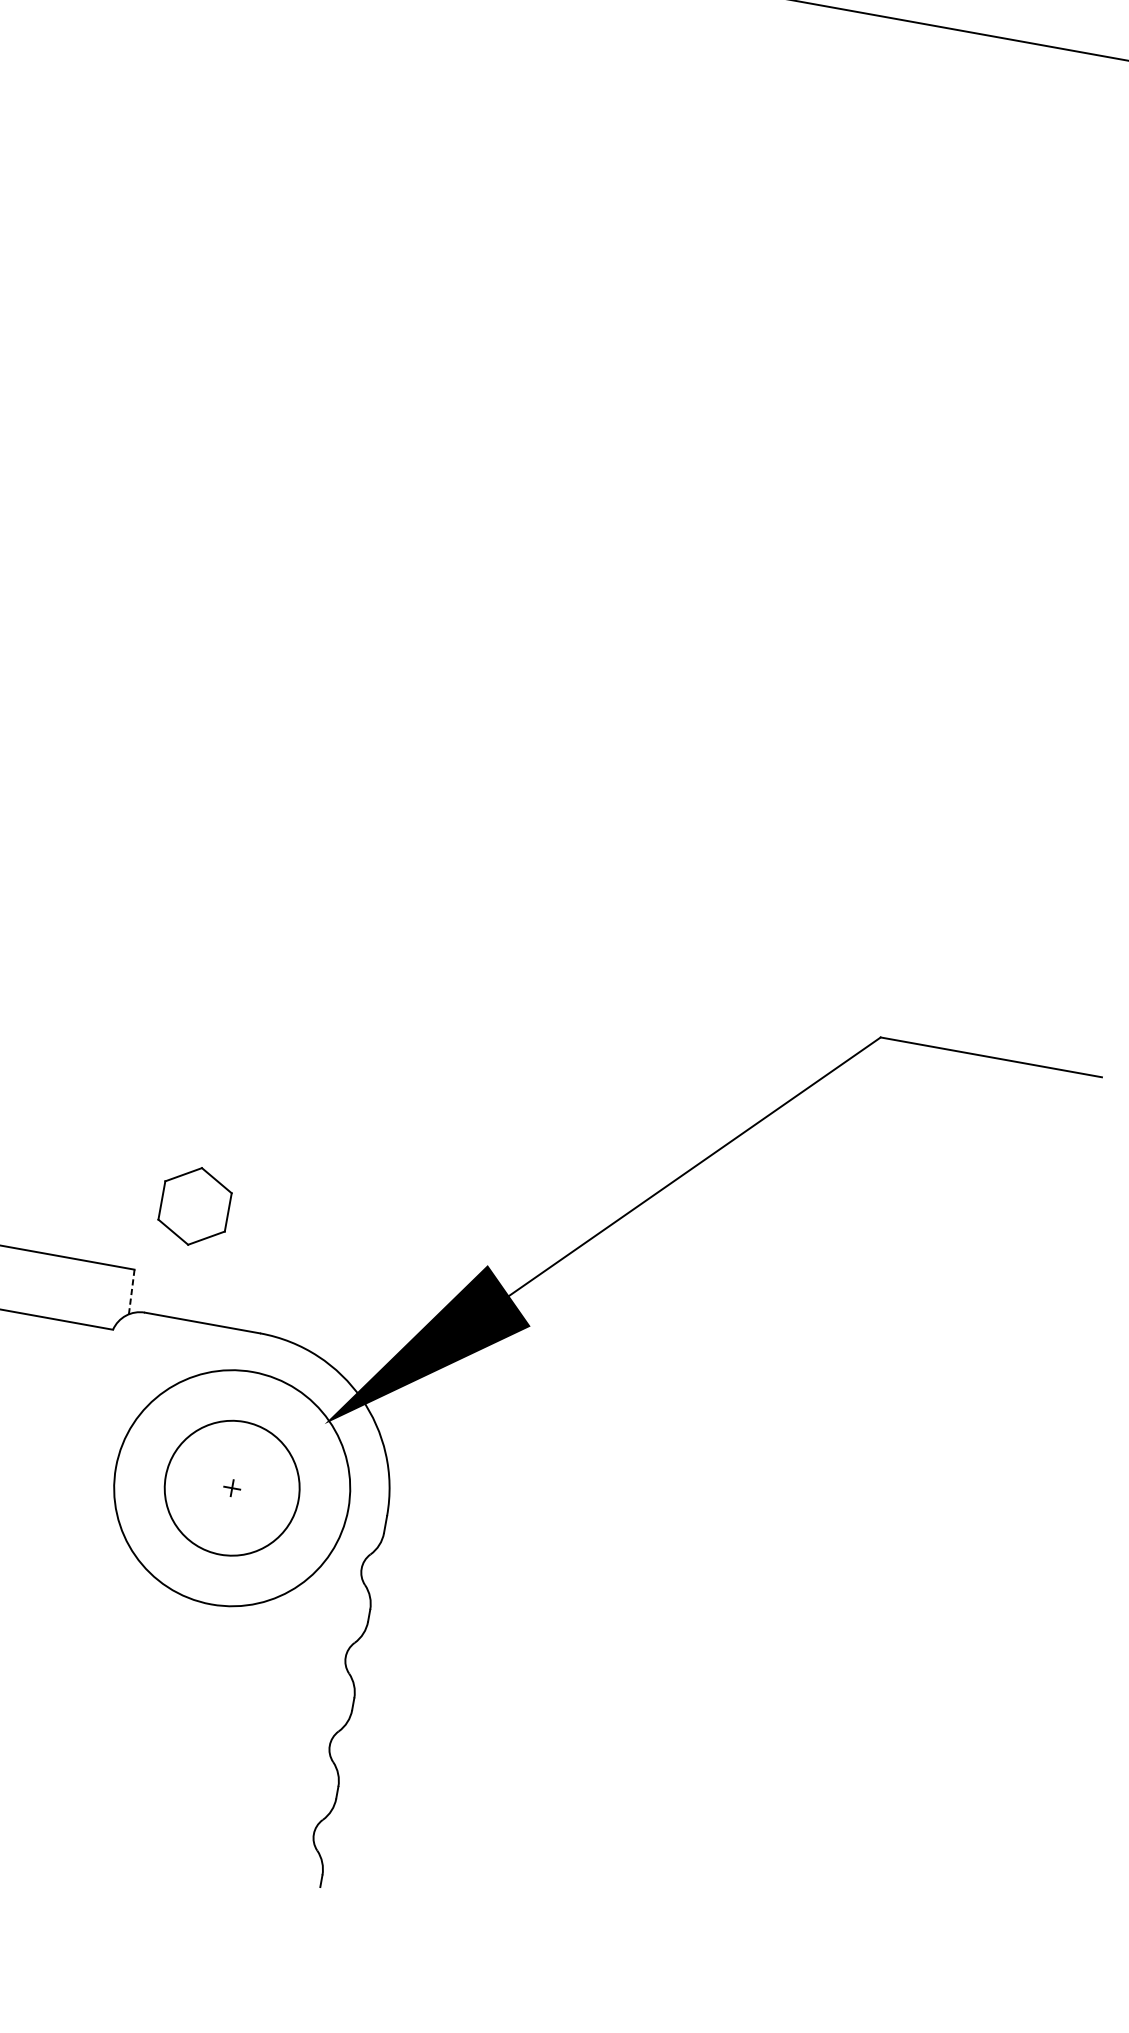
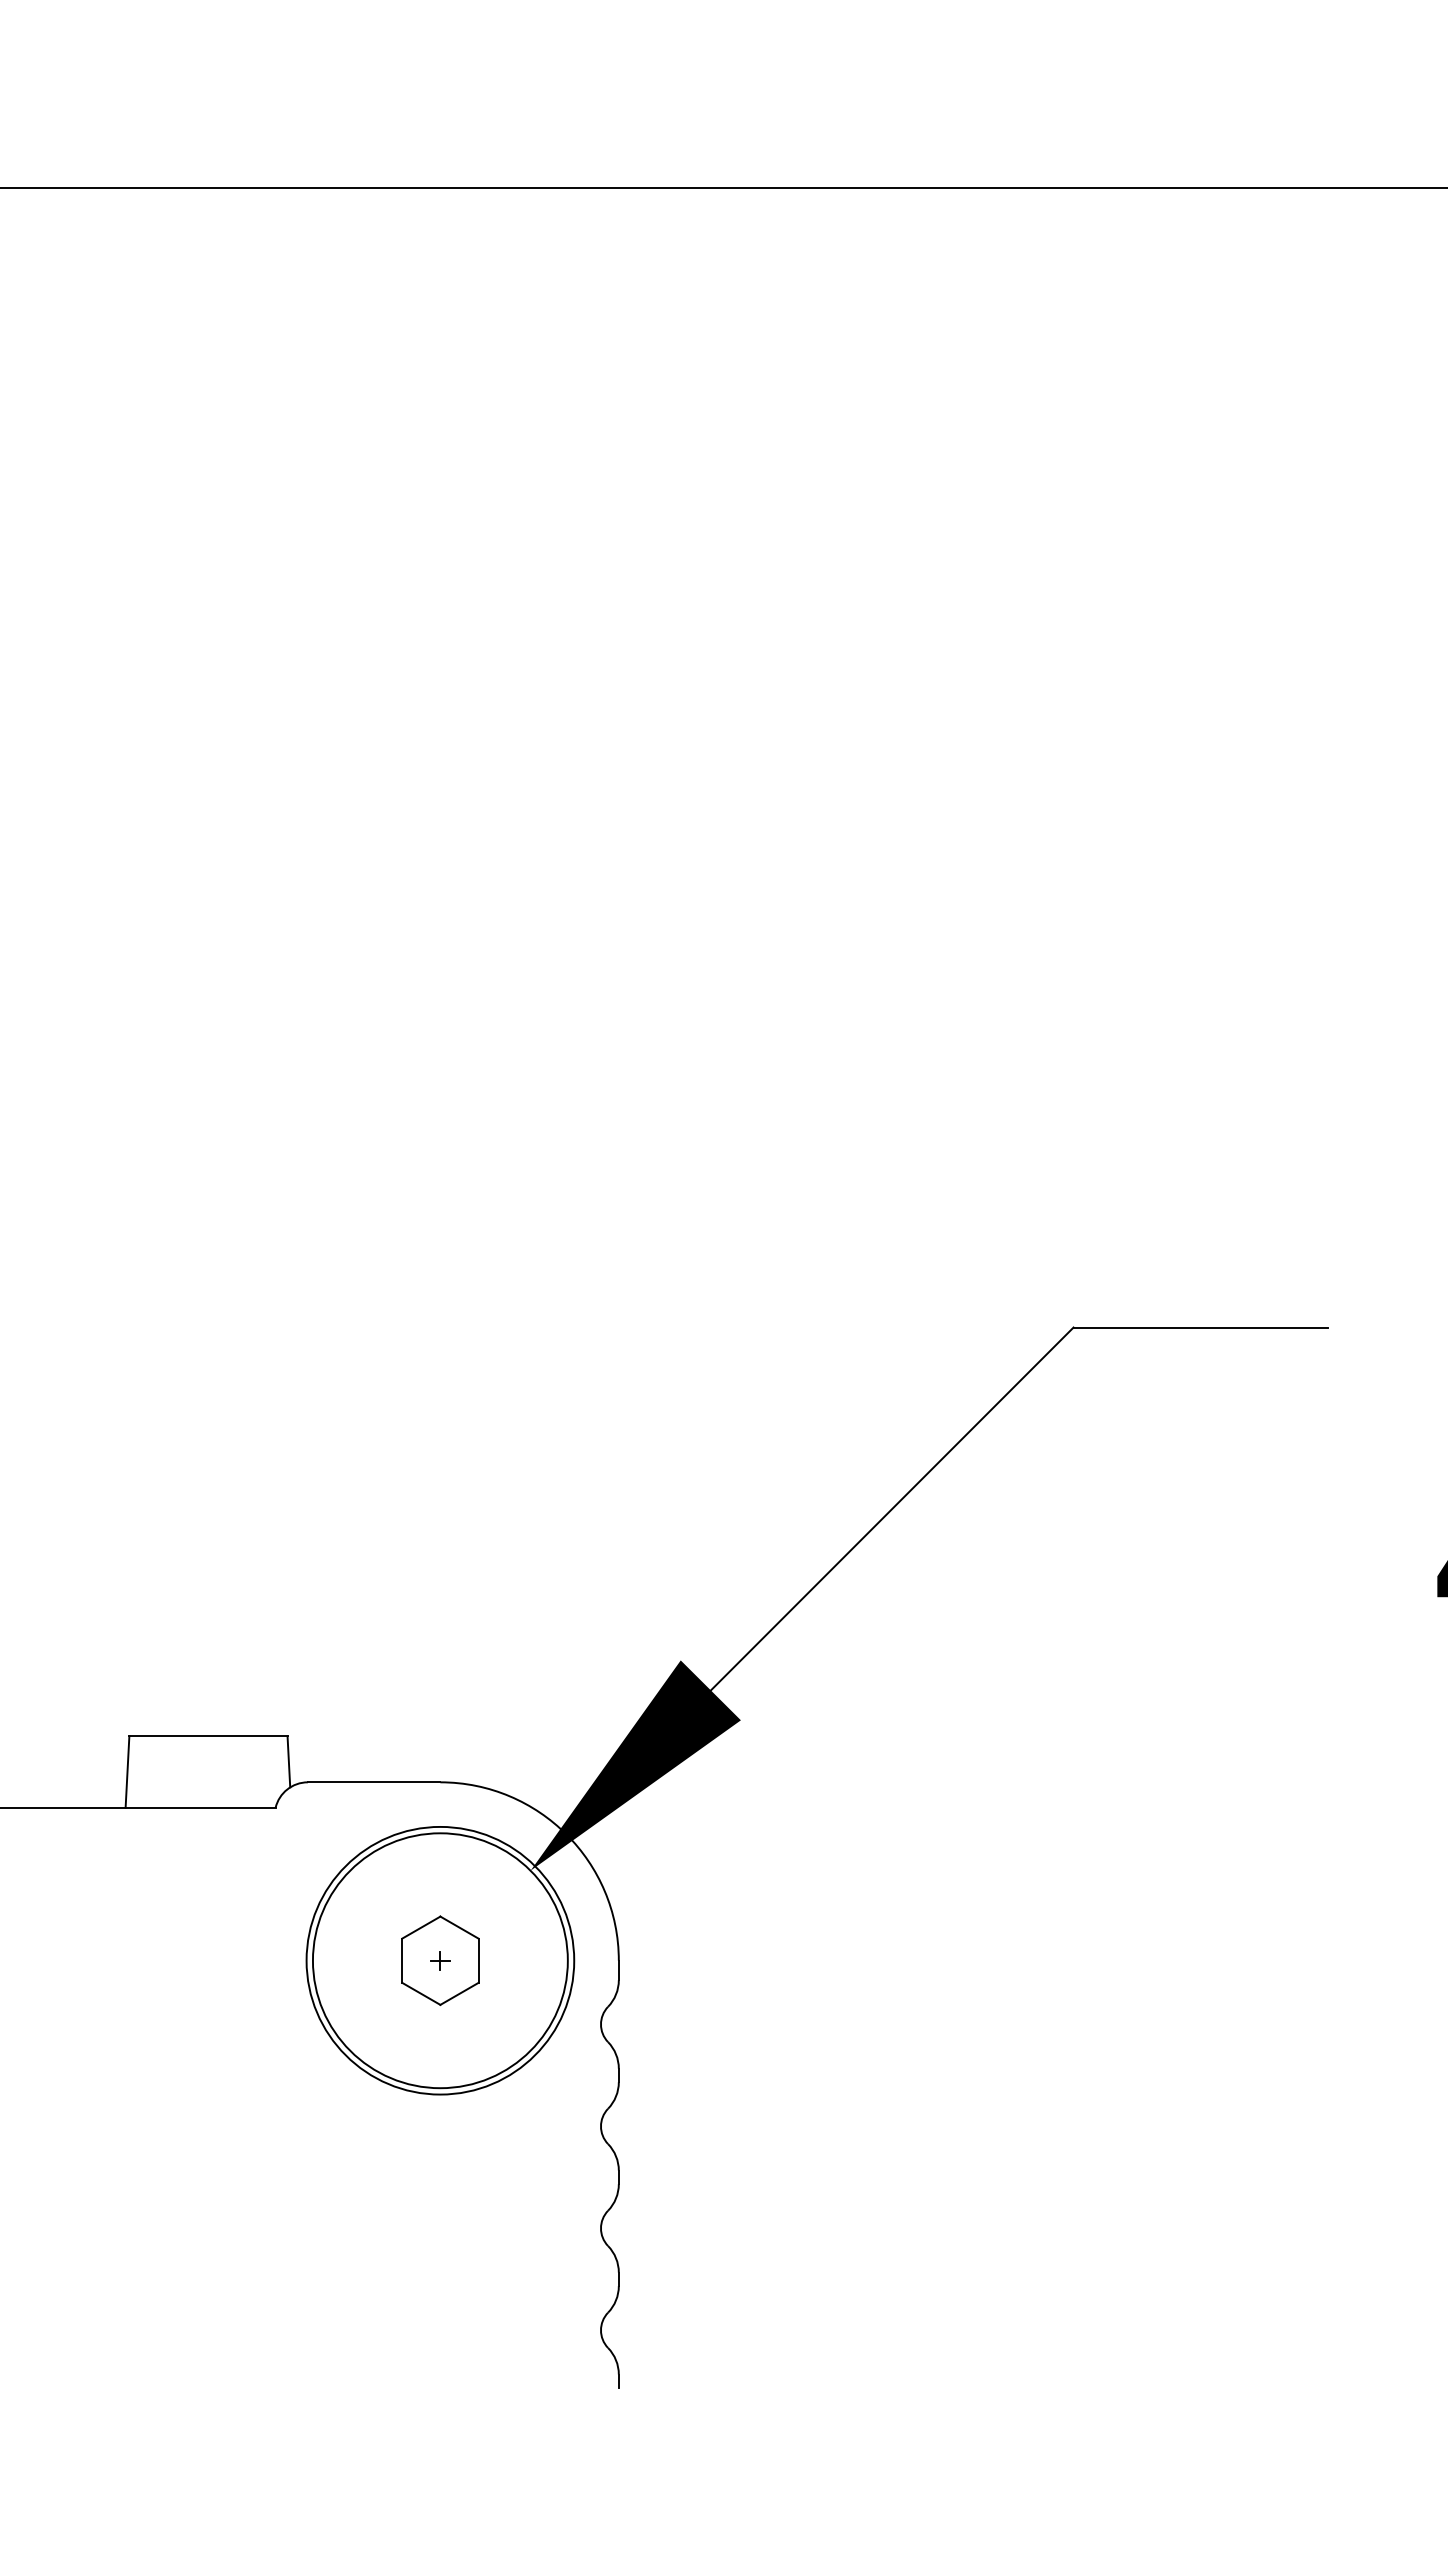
part: (195, 1206) -> (440, 1960), moved
line: (131, 1291) -> (288, 1761), dashed -> solid
circle: (231, 1487) -> (439, 1960), size x1.67

